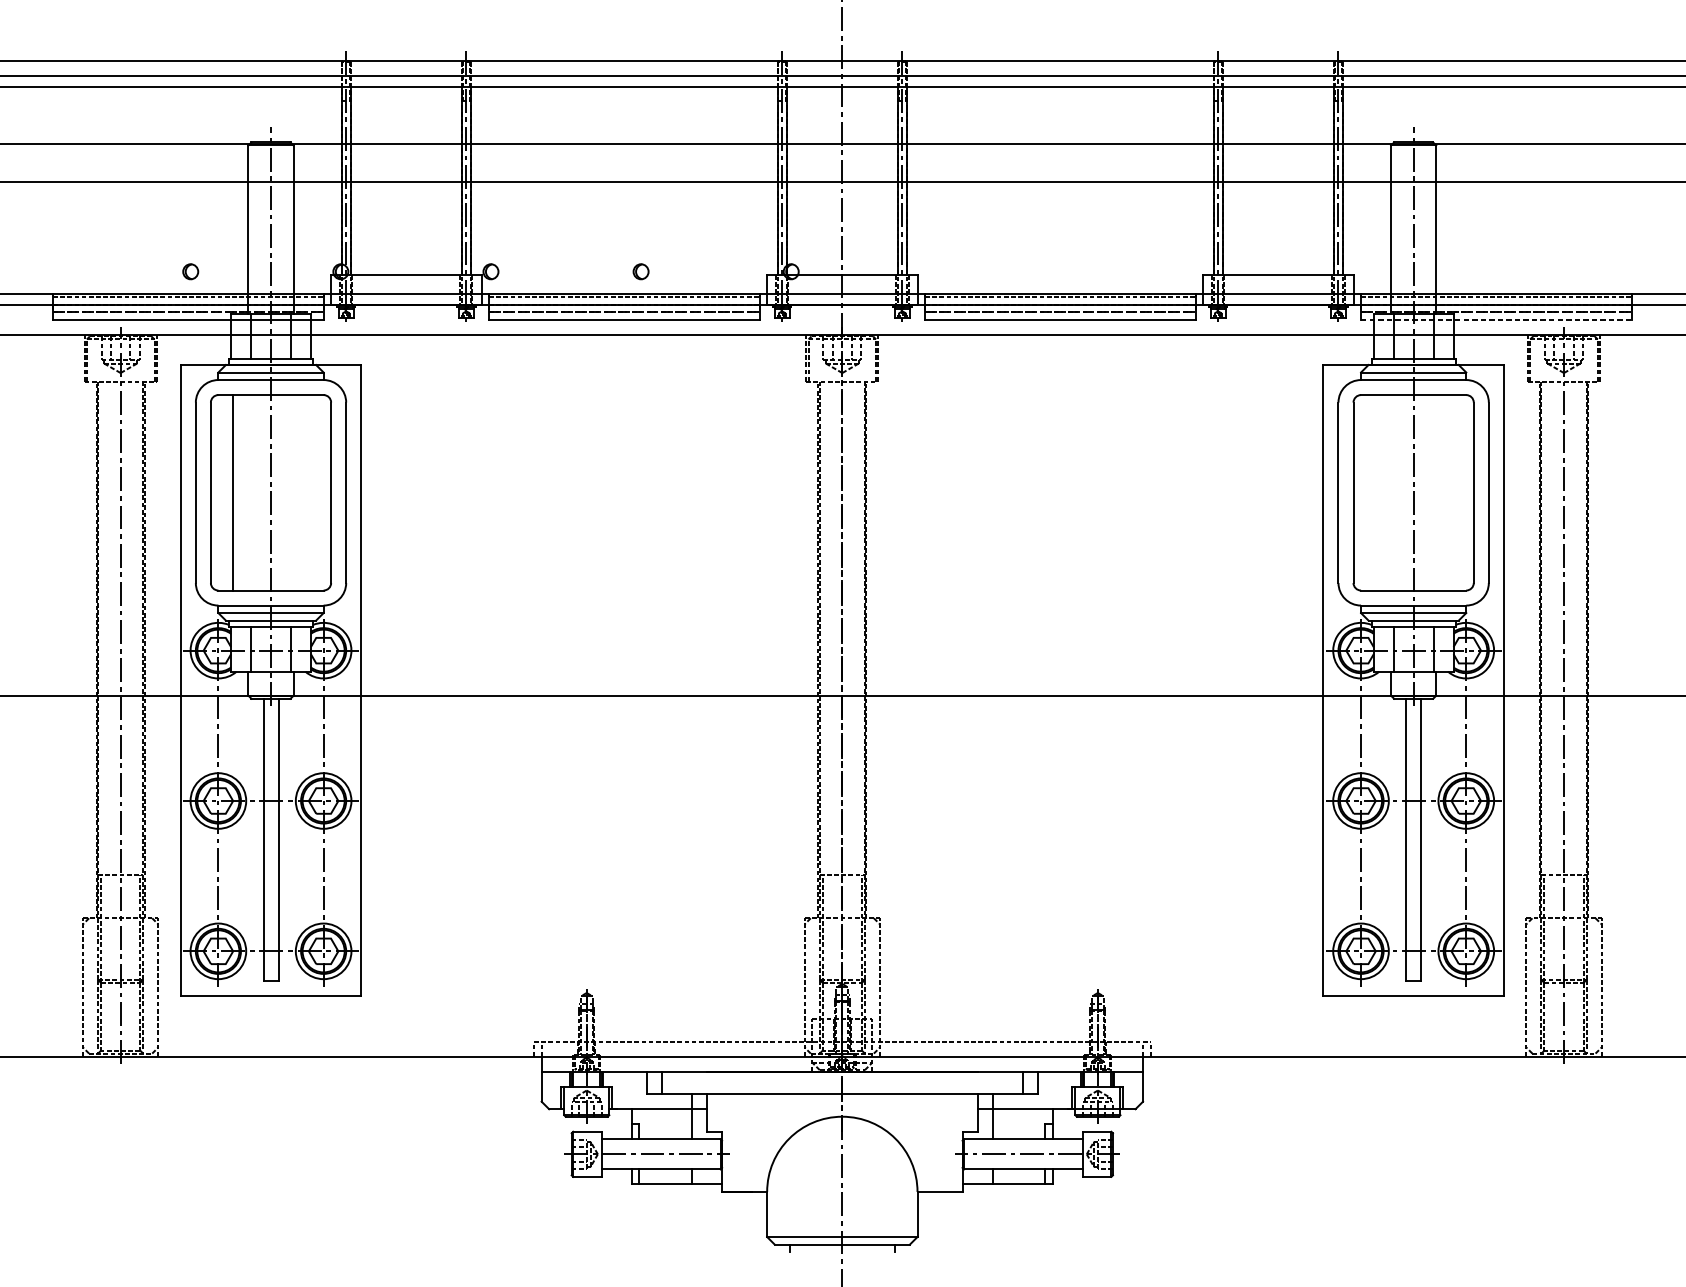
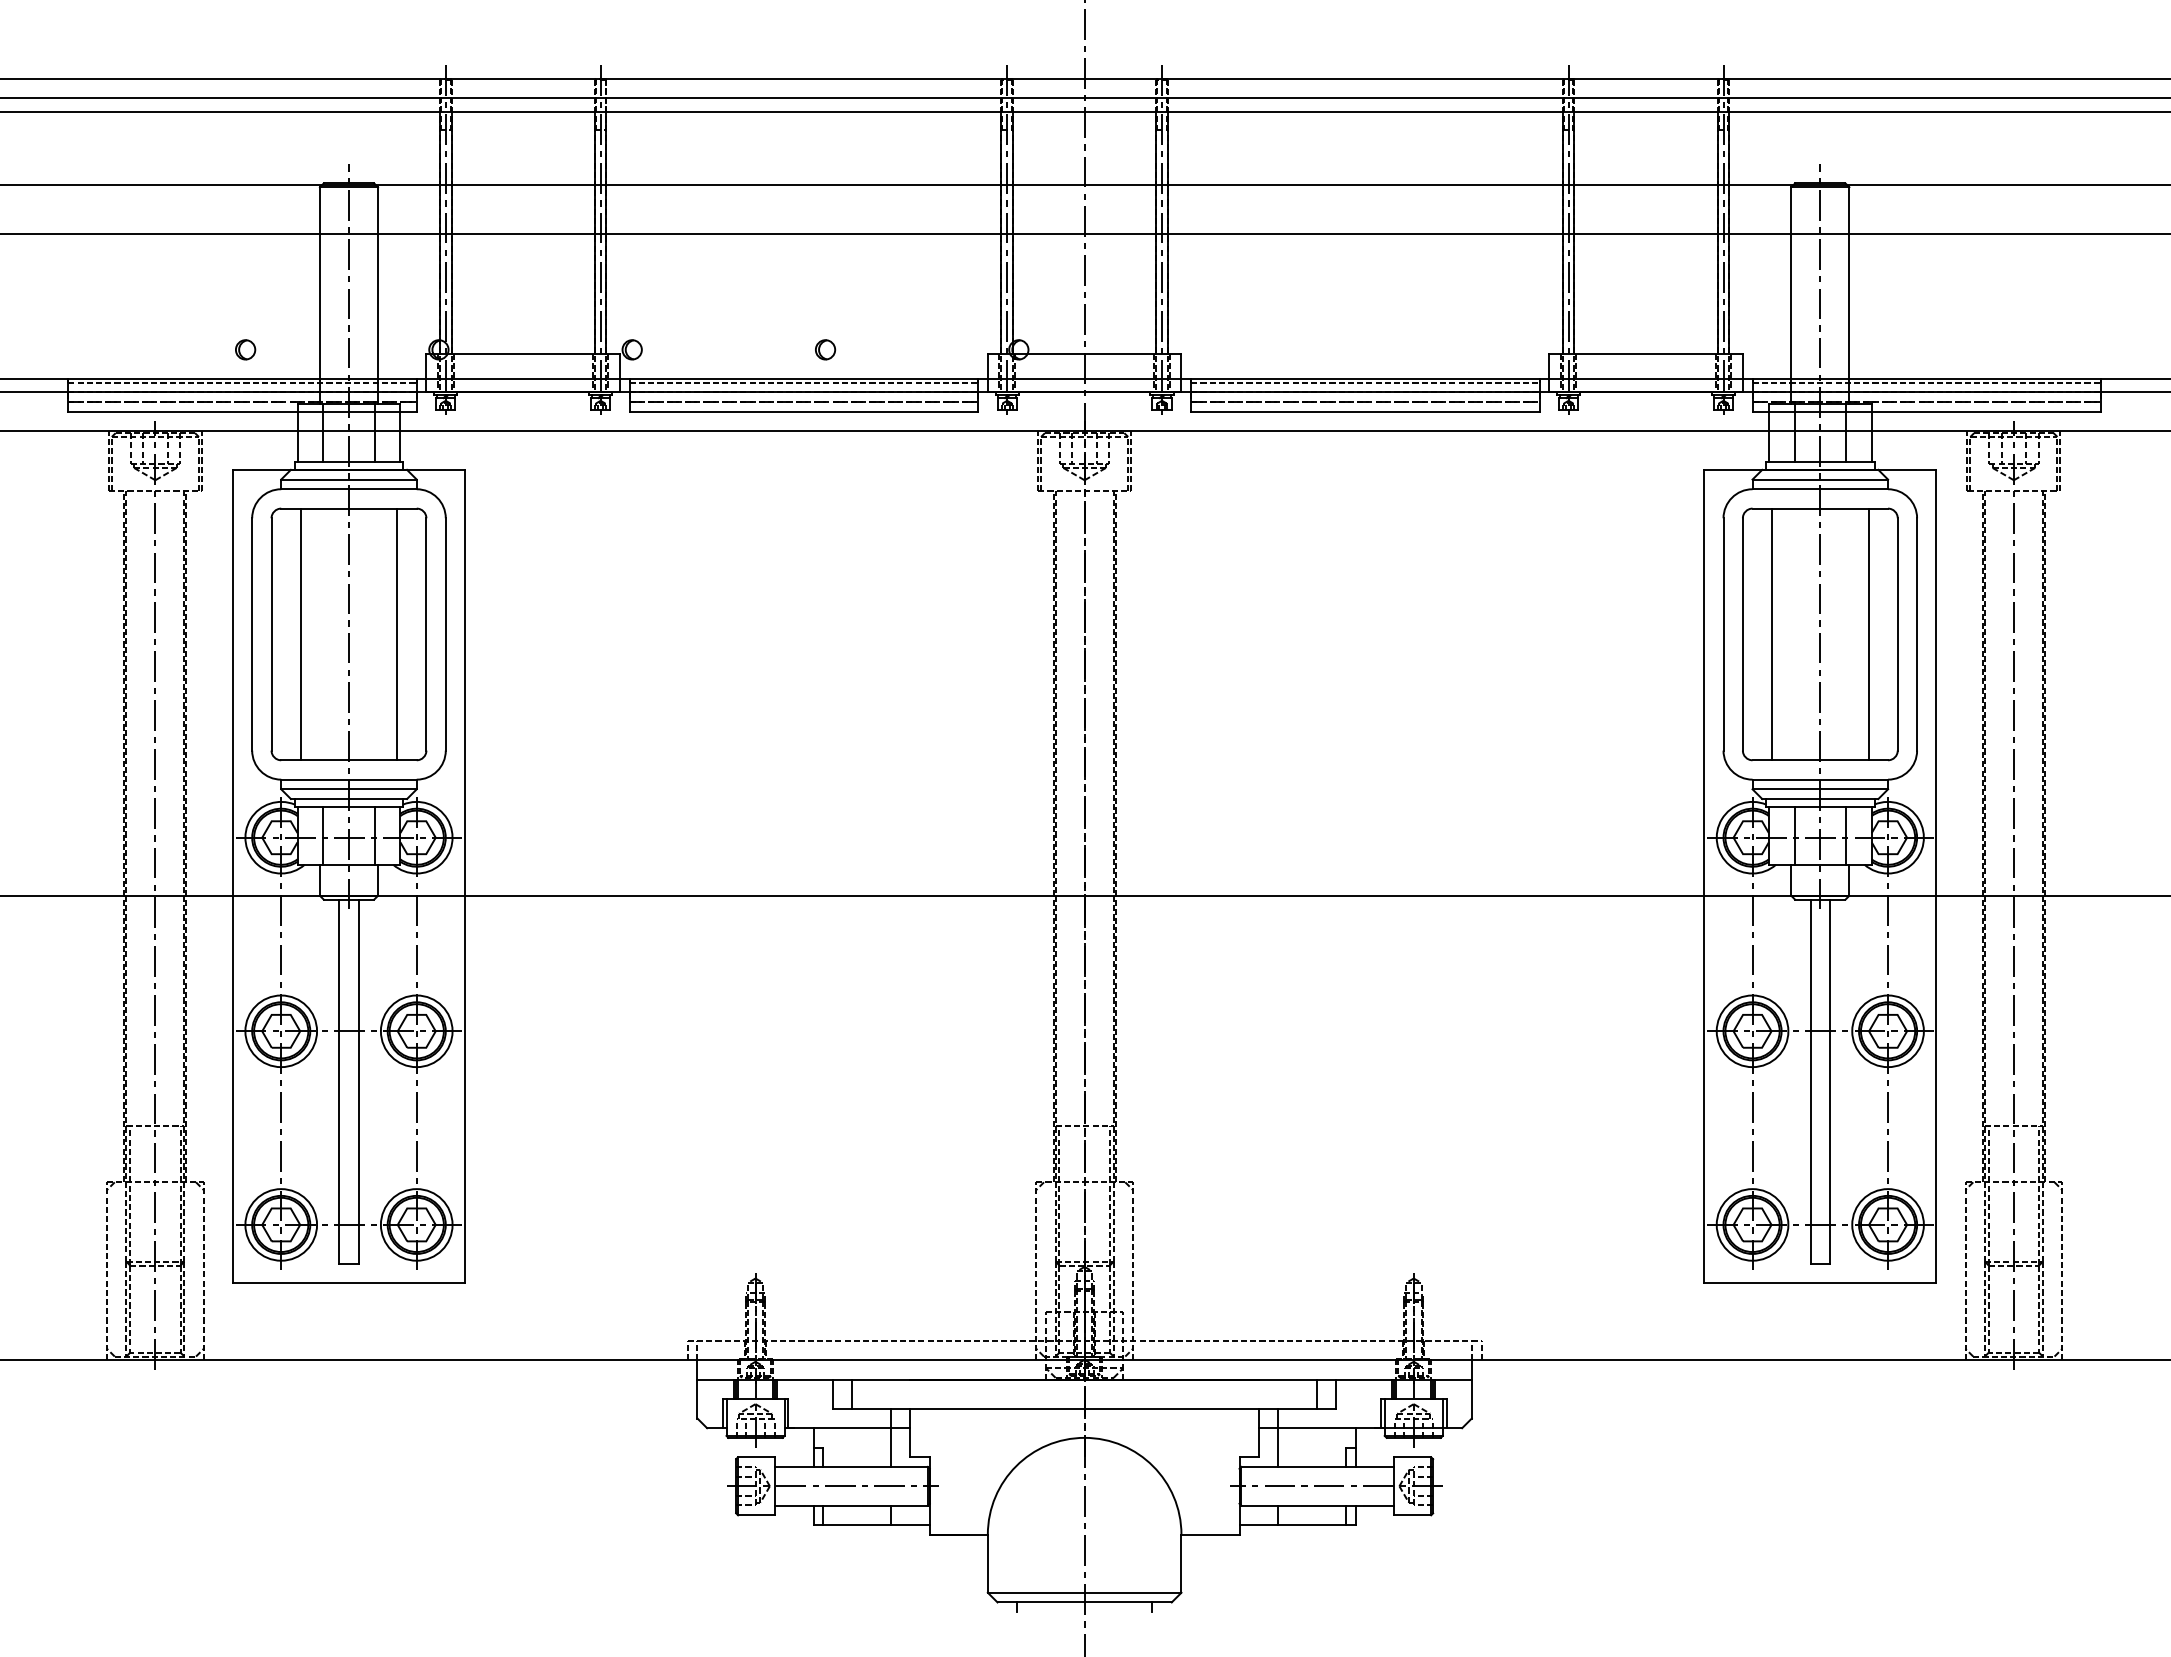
line: (1496, 319) -> (1927, 411), dashed -> solid
line: (308, 492) -> (397, 634), added
line: (1375, 492) -> (1771, 634), added
line: (1451, 492) -> (1868, 634), added

